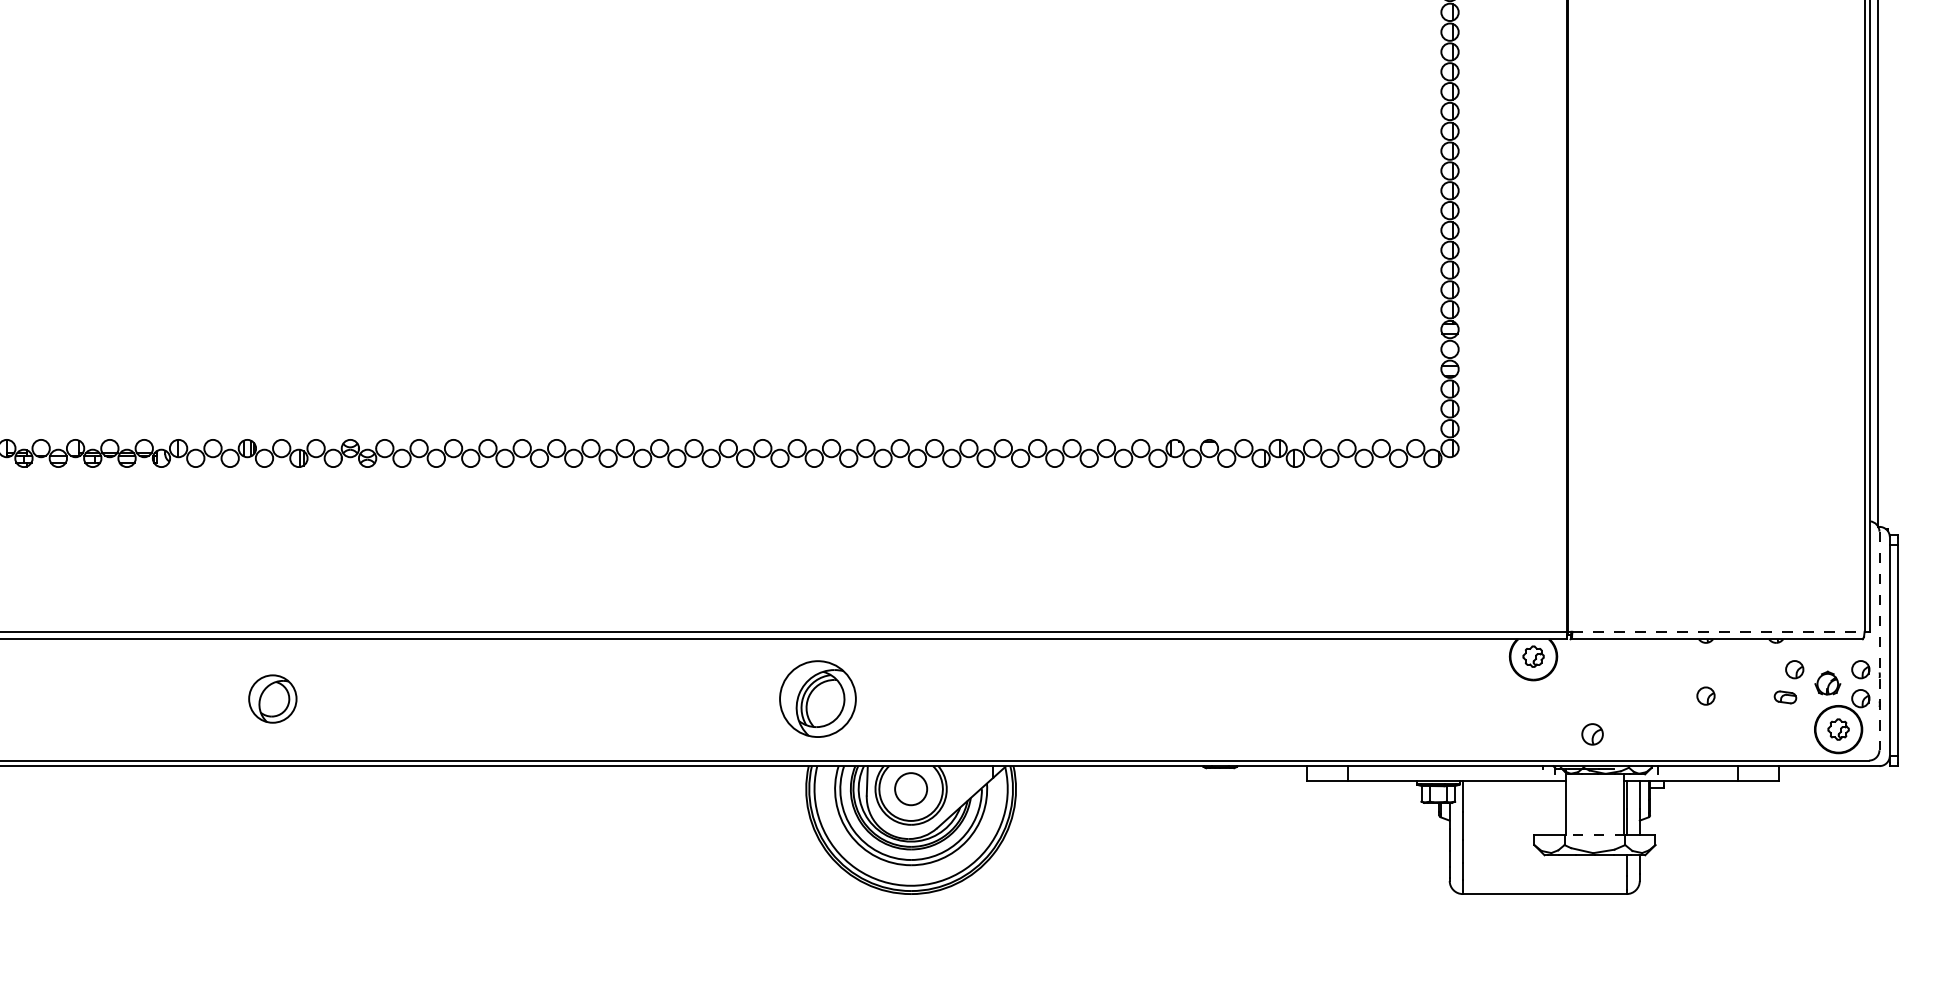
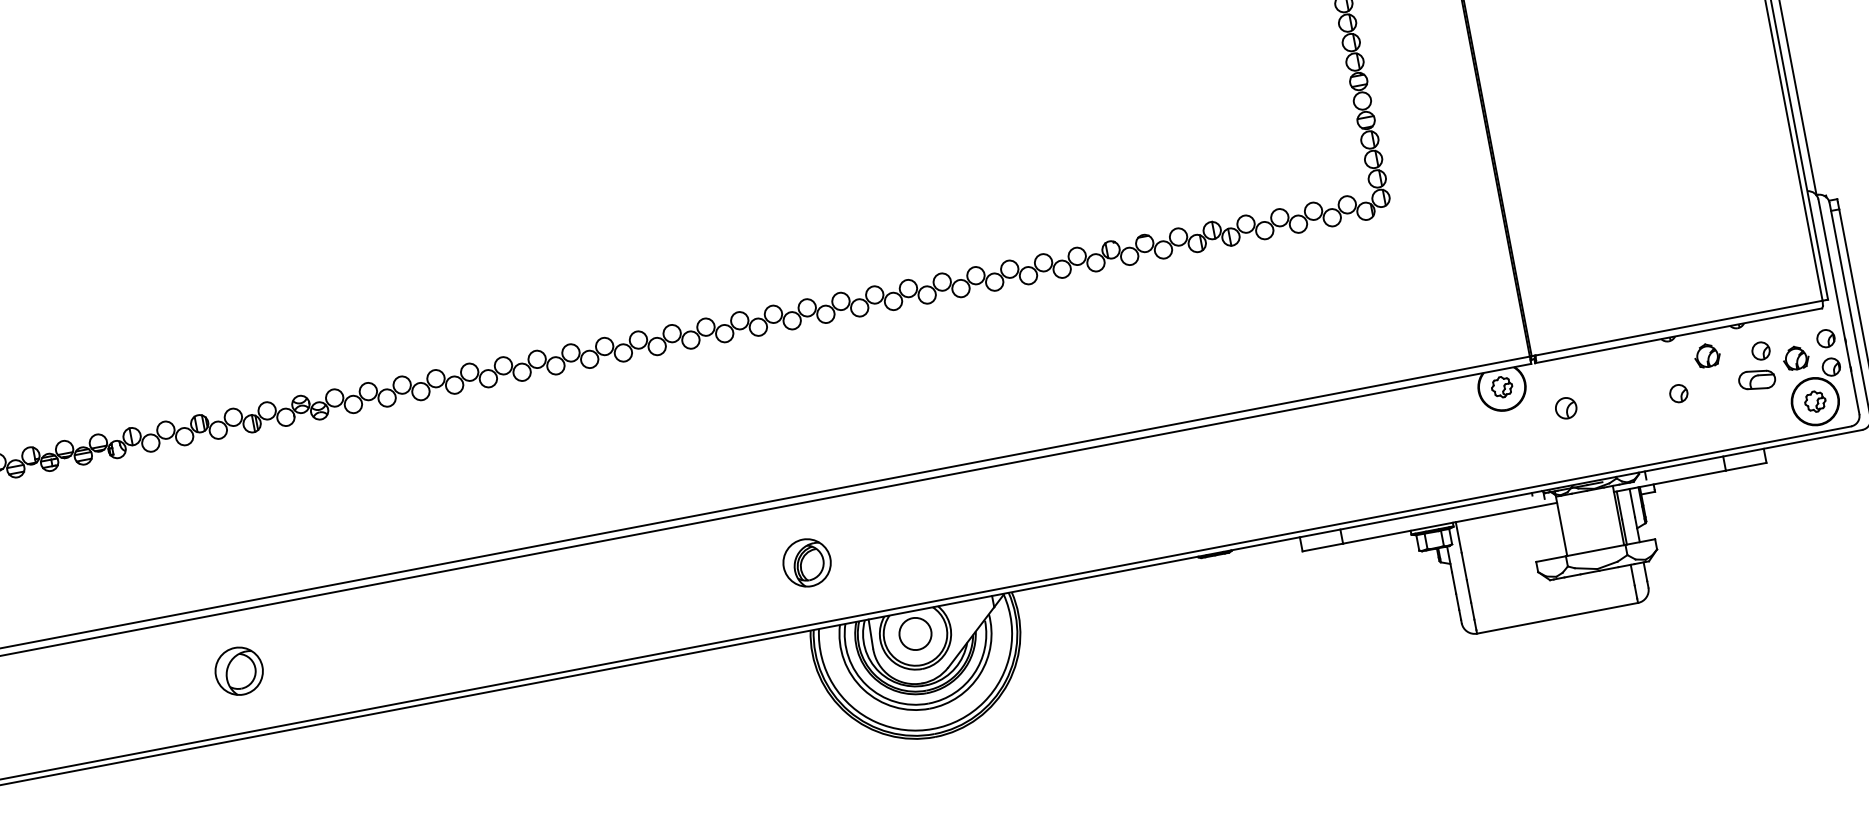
line: (1719, 631) -> (1680, 327), dashed -> solid
line: (1879, 641) -> (1839, 307), dashed -> solid
part: (1740, 663) -> (1706, 355), added
part: (1785, 697) -> (1757, 380), size x1.67
part: (272, 698) -> (238, 670), moved
part: (817, 698) -> (806, 562), size x0.62
part: (1592, 734) -> (1566, 408), moved
line: (1594, 834) -> (1595, 550), dashed -> solid

